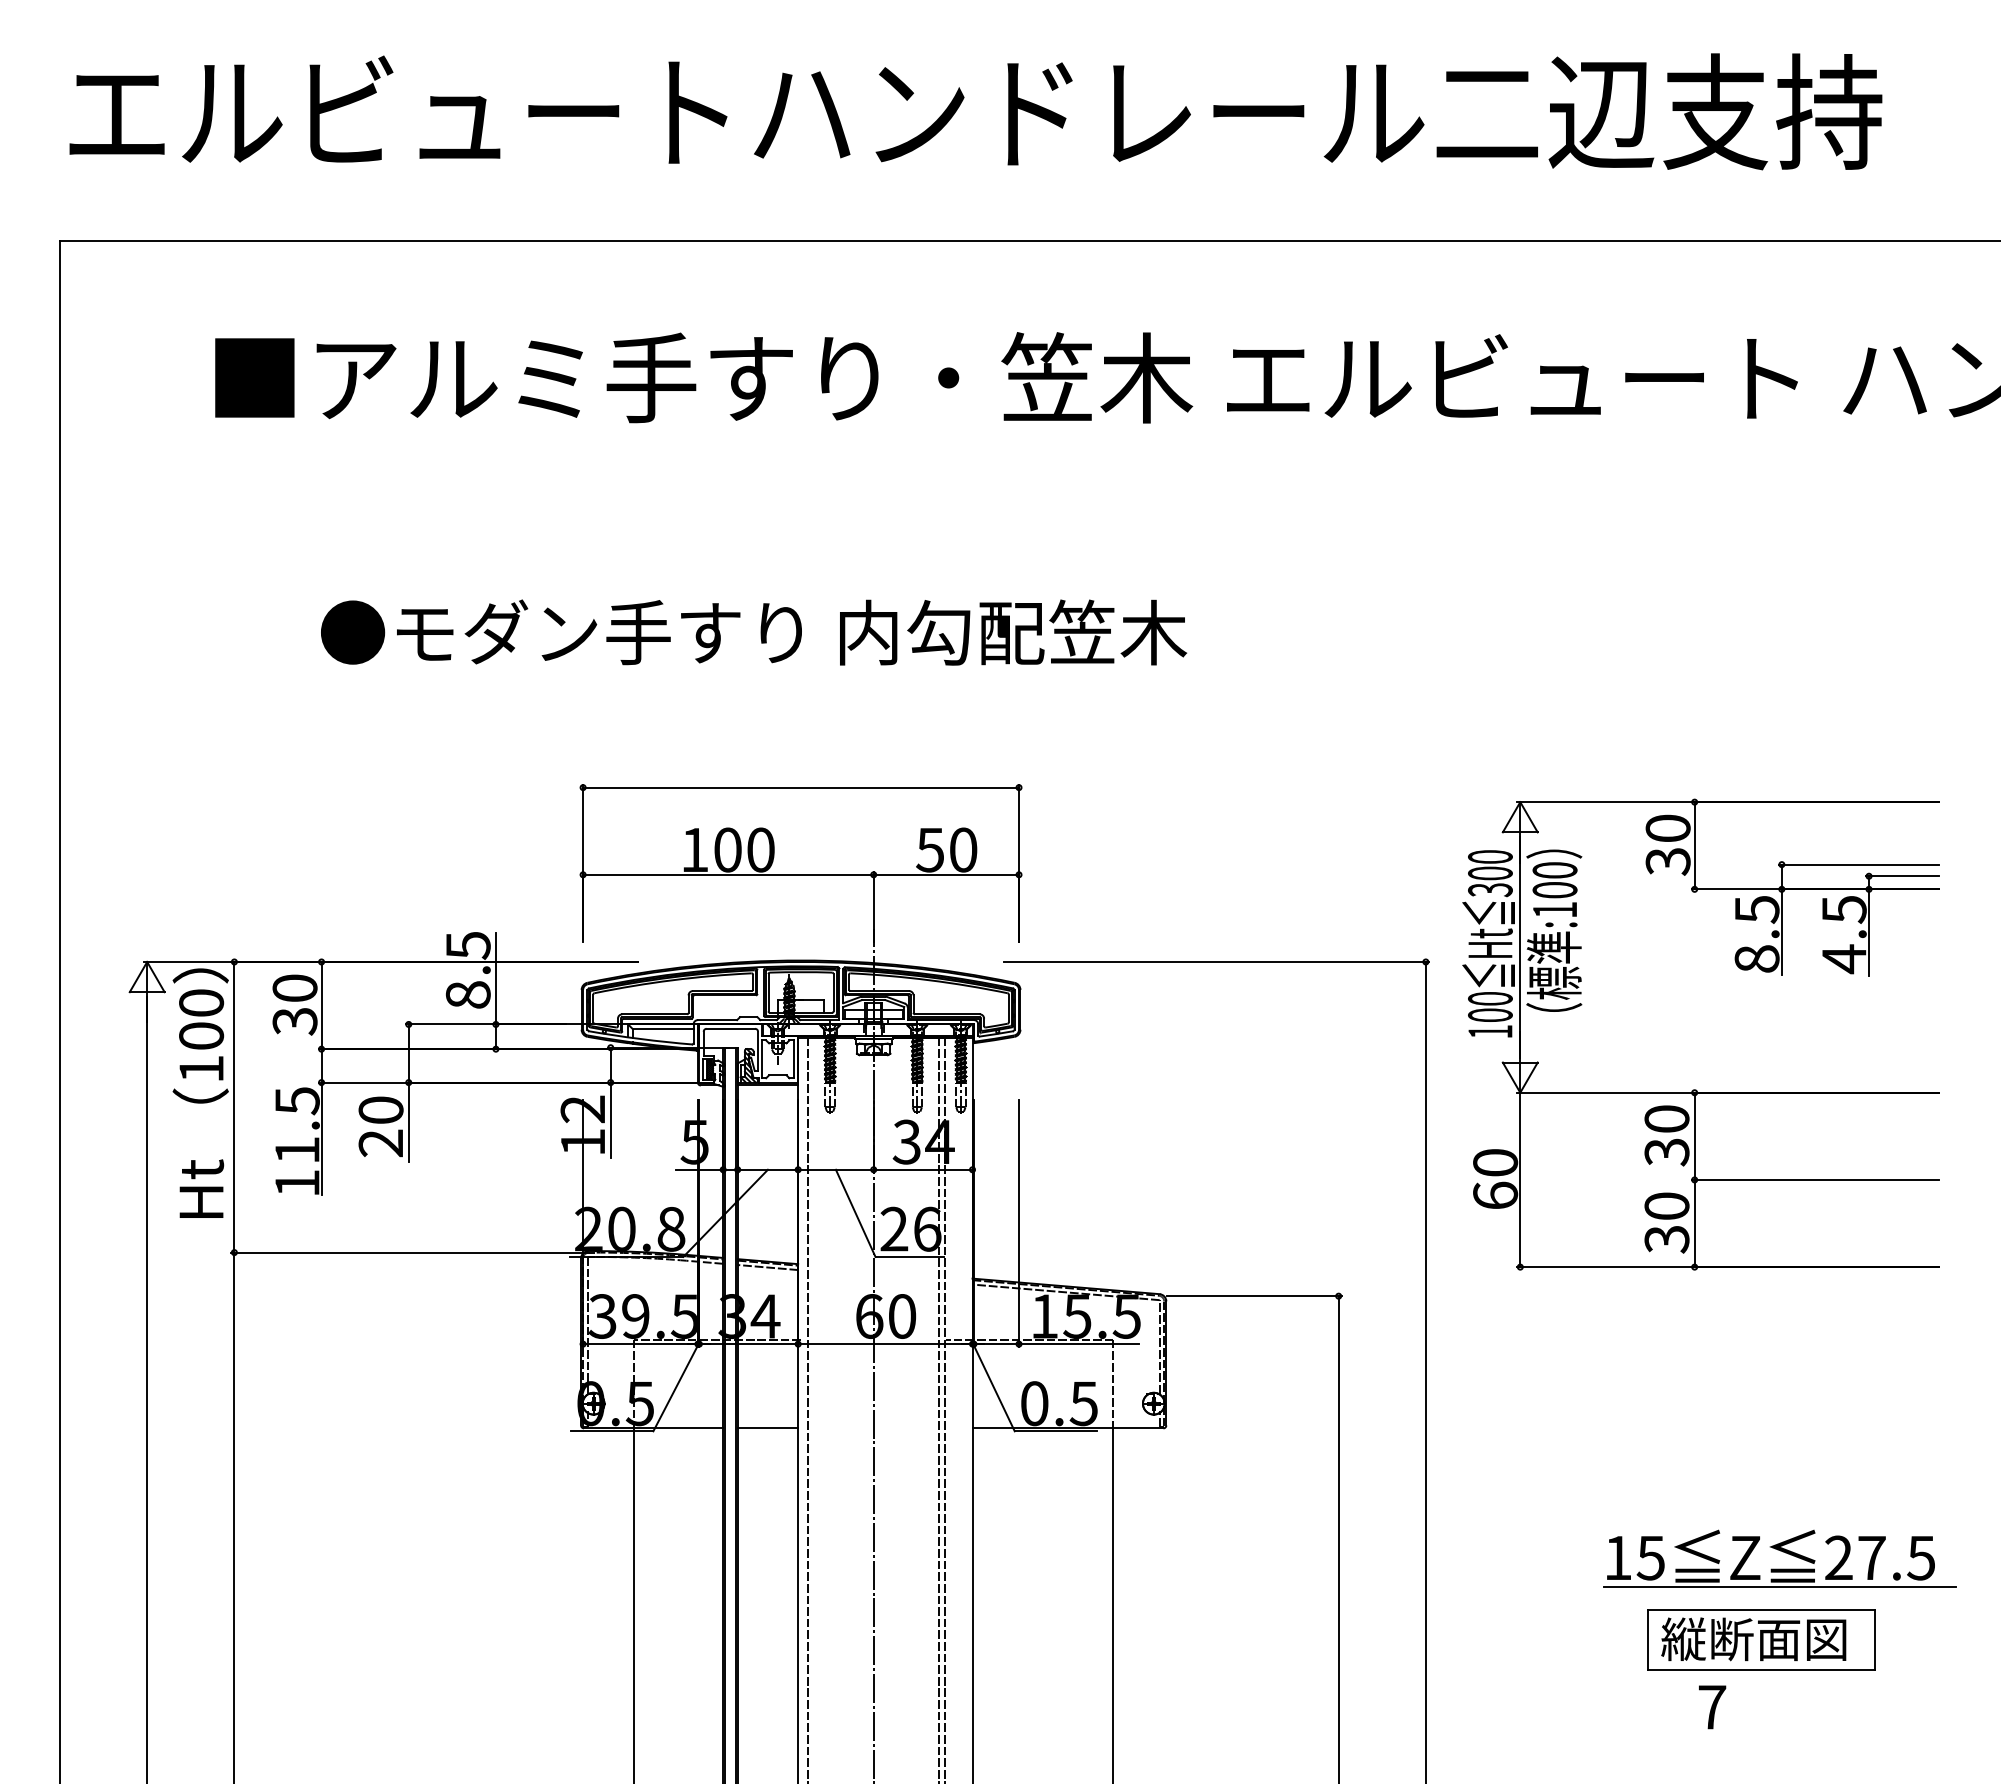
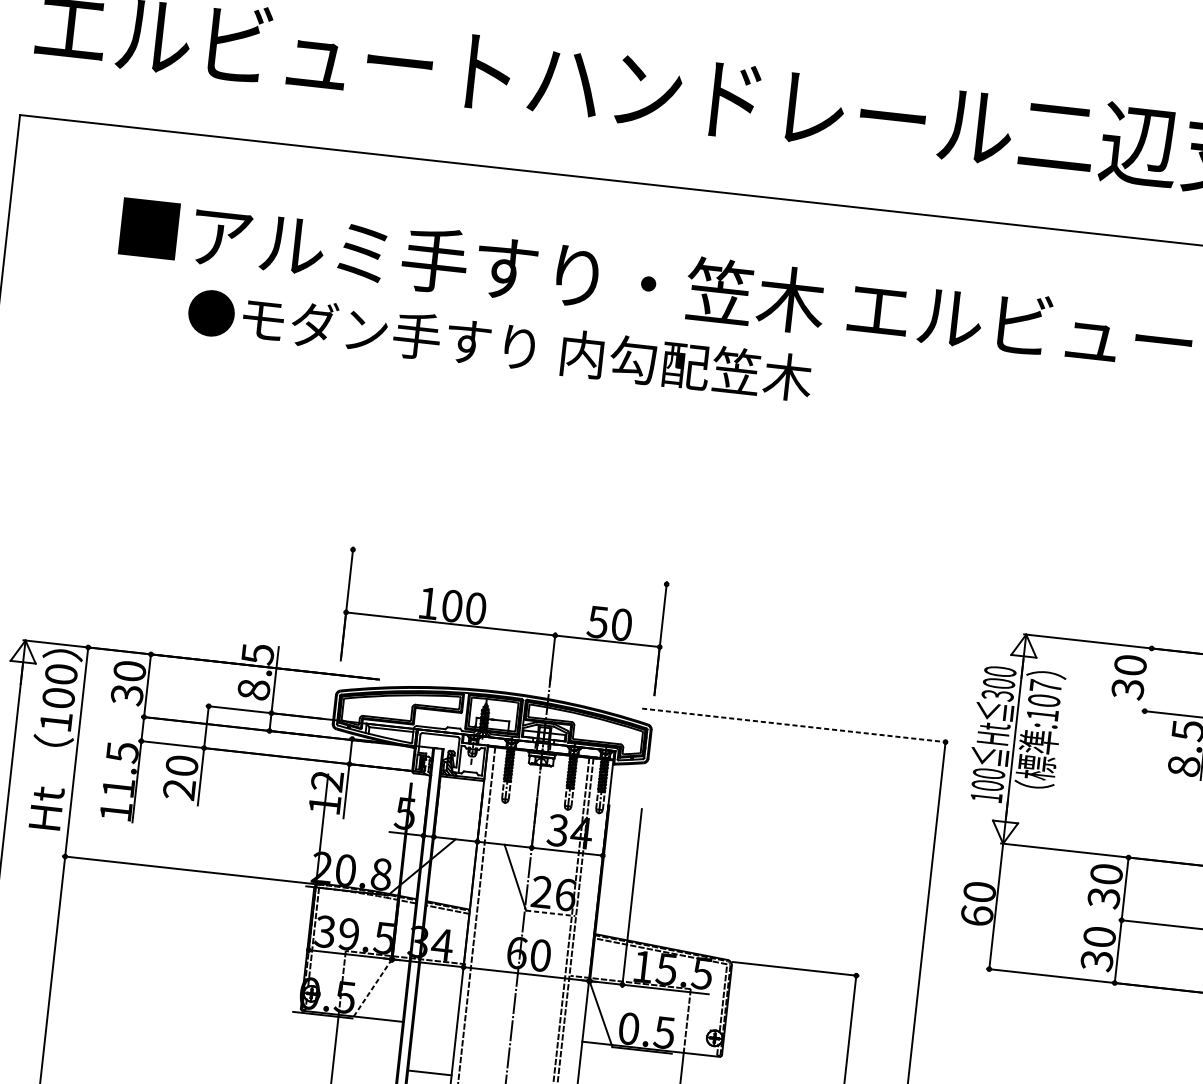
text: (754, 632) -> (500, 345), moved
line: (801, 787) -> (510, 566), removed
line: (1694, 845) -> (1148, 679), removed
text: (1554, 870) -> (1045, 686), :100 -> :107
line: (1216, 961) -> (794, 725), solid -> dashed
line: (910, 1256) -> (551, 913), solid -> dashed
line: (675, 1388) -> (371, 989), solid -> dashed
line: (767, 1428) -> (429, 1072), moved

